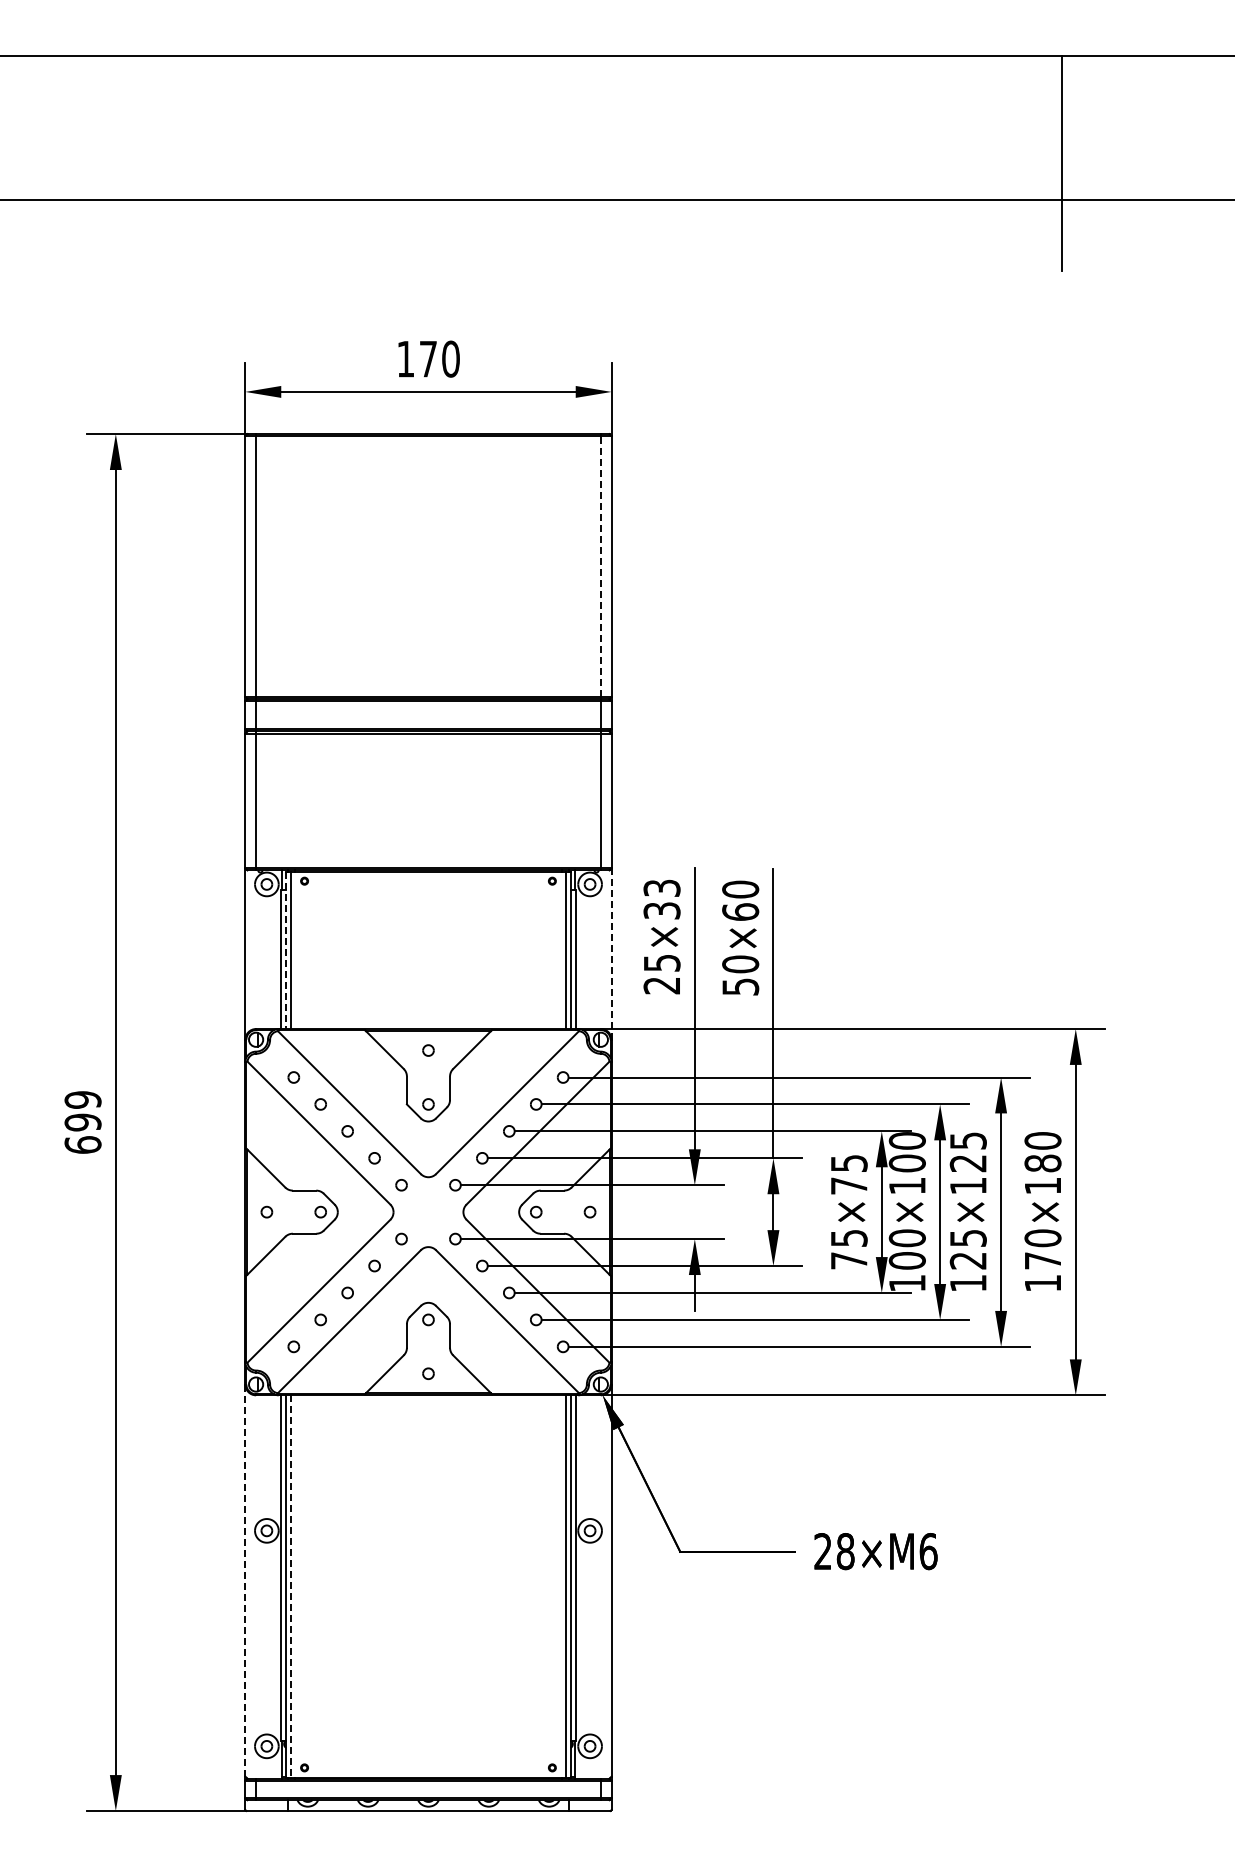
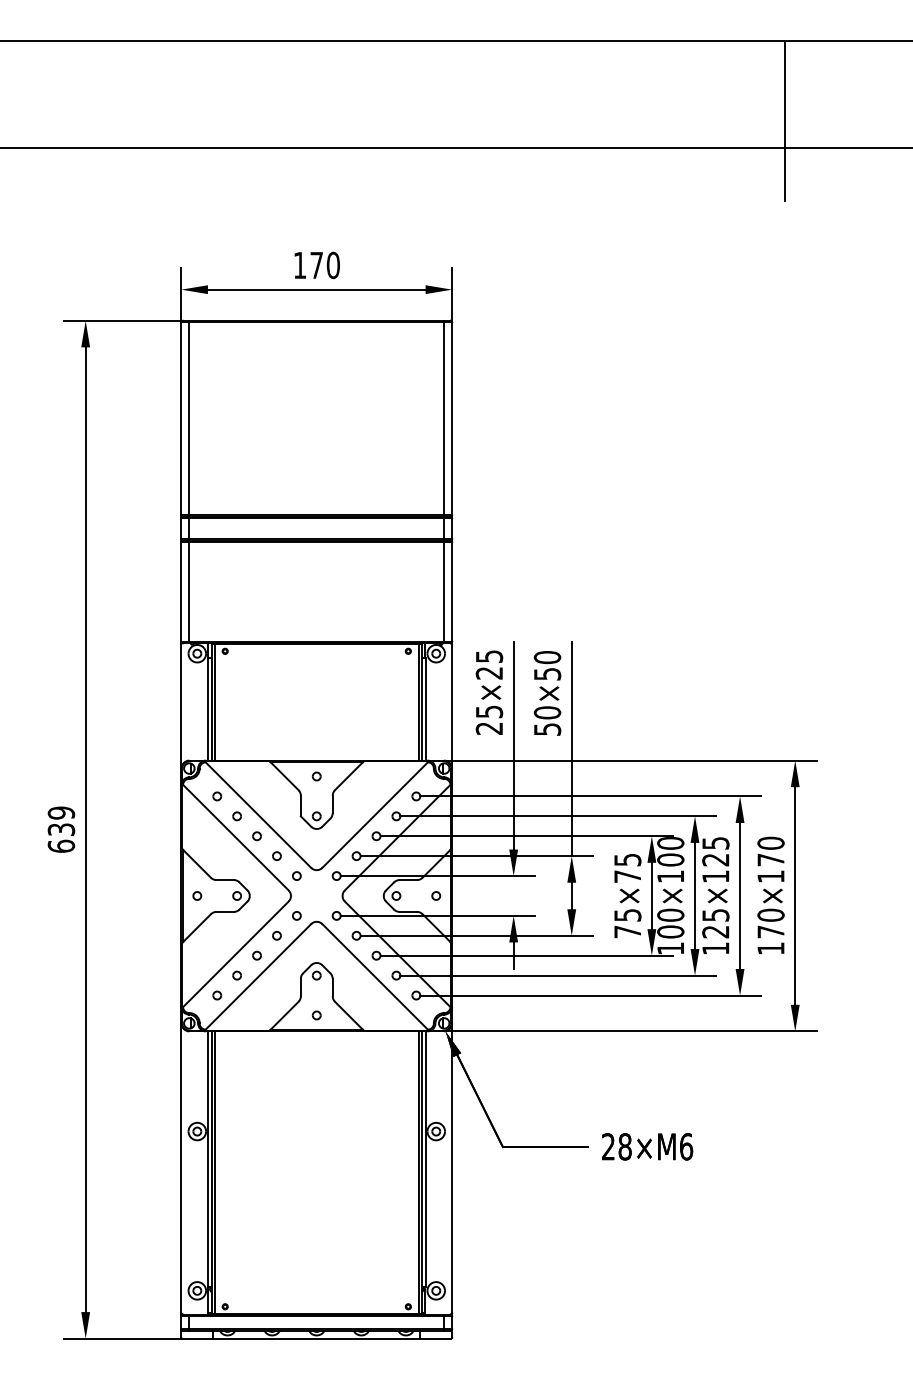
line: (600, 566) -> (443, 418), dashed -> solid
text: (661, 899) -> (489, 664), 25×33 -> 25×25
text: (740, 911) -> (547, 673), 50×60 -> 50×50
line: (286, 950) -> (211, 702), dashed -> solid
line: (611, 954) -> (452, 705), dashed -> solid
text: (82, 1122) -> (61, 829), 699 -> 639
text: (1042, 1163) -> (770, 860), 170×180 -> 170×170
line: (245, 1580) -> (181, 1168), dashed -> solid
line: (290, 1586) -> (214, 1172), dashed -> solid

